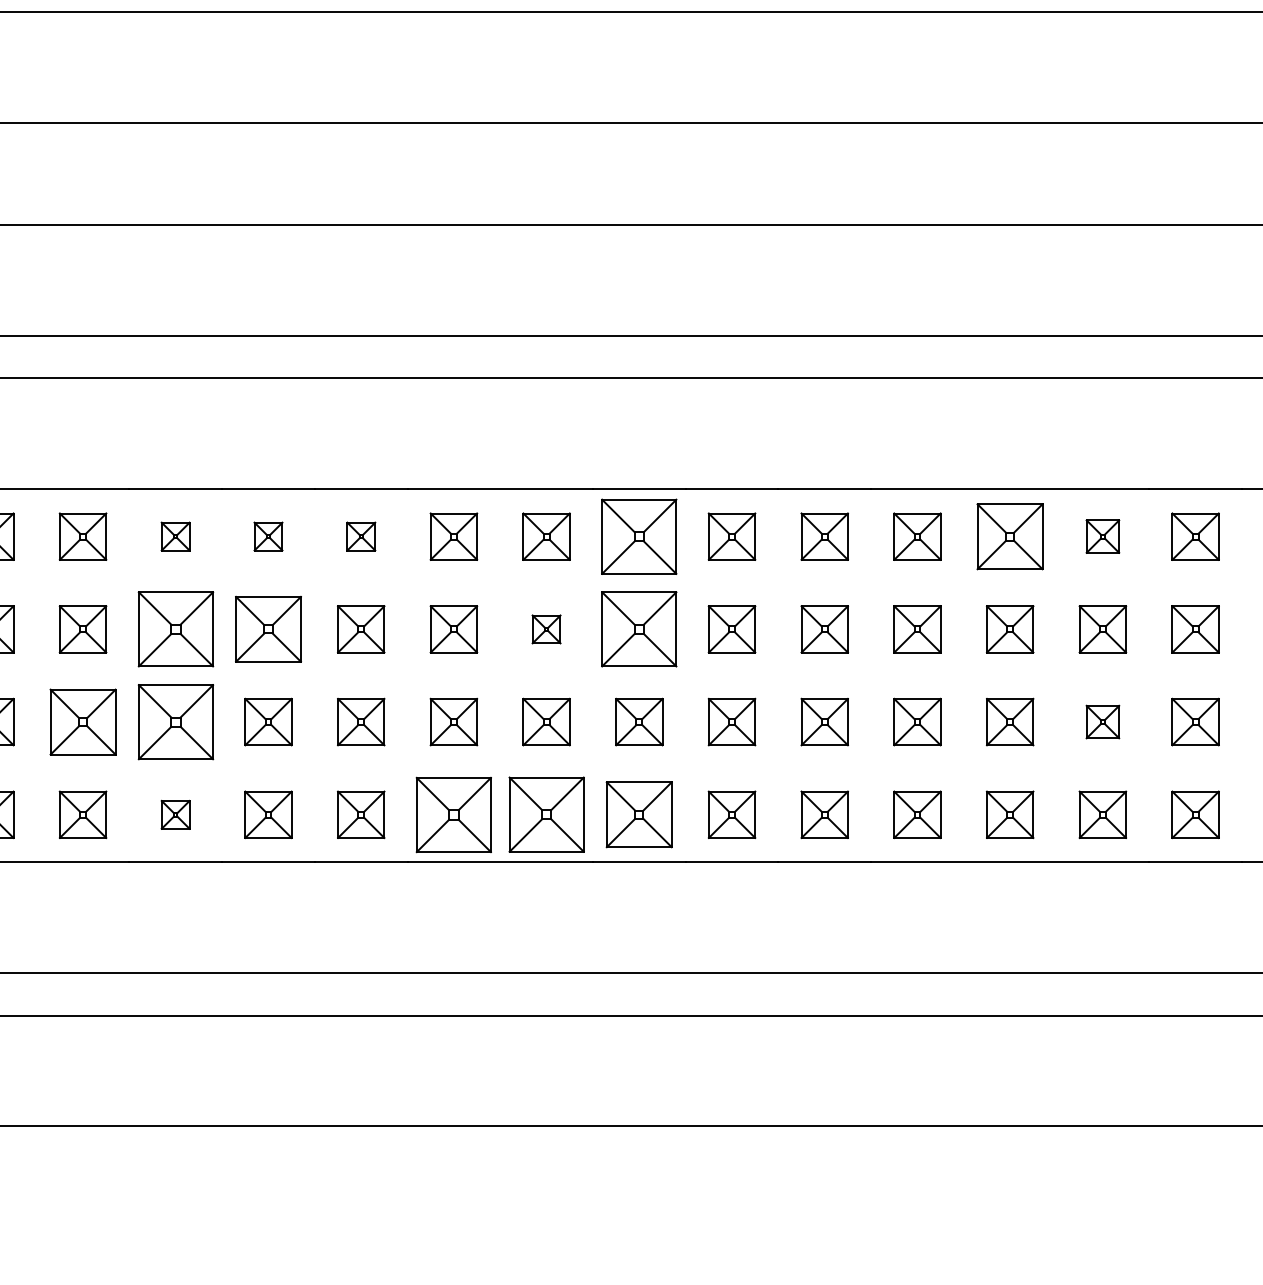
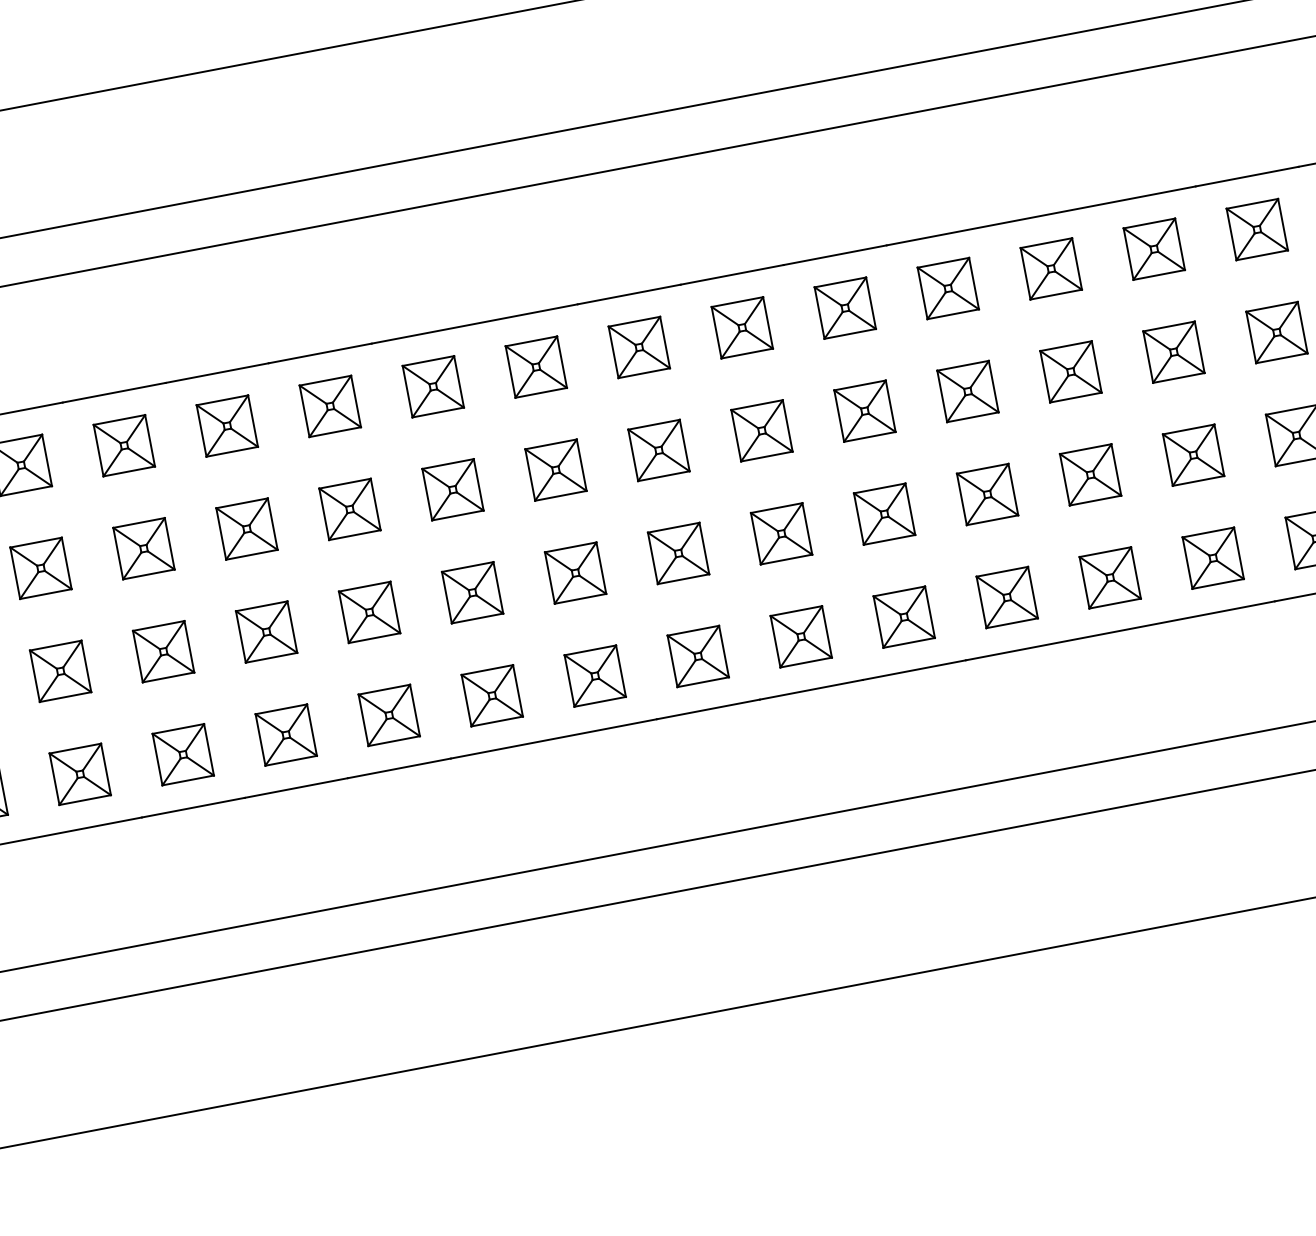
part: (175, 536) -> (123, 445), size x1.67
part: (268, 536) -> (227, 425), size x1.67
part: (361, 536) -> (330, 406), size x1.67
part: (639, 536) -> (639, 347), size x0.62
part: (1010, 536) -> (1051, 268), size x0.71
part: (1102, 536) -> (1153, 249), size x1.43
part: (175, 629) -> (143, 548), size x0.62
part: (268, 629) -> (247, 529), size x0.71
part: (546, 629) -> (555, 470), size x1.67
part: (639, 629) -> (659, 450), size x0.62
part: (82, 721) -> (59, 670), size x0.71
part: (175, 721) -> (163, 651), size x0.62
part: (1102, 721) -> (1193, 454), size x1.43
part: (175, 814) -> (182, 754), size x1.67
part: (453, 814) -> (491, 695), size x0.62
part: (546, 814) -> (595, 675), size x0.62
part: (639, 814) -> (698, 656), size x0.71

